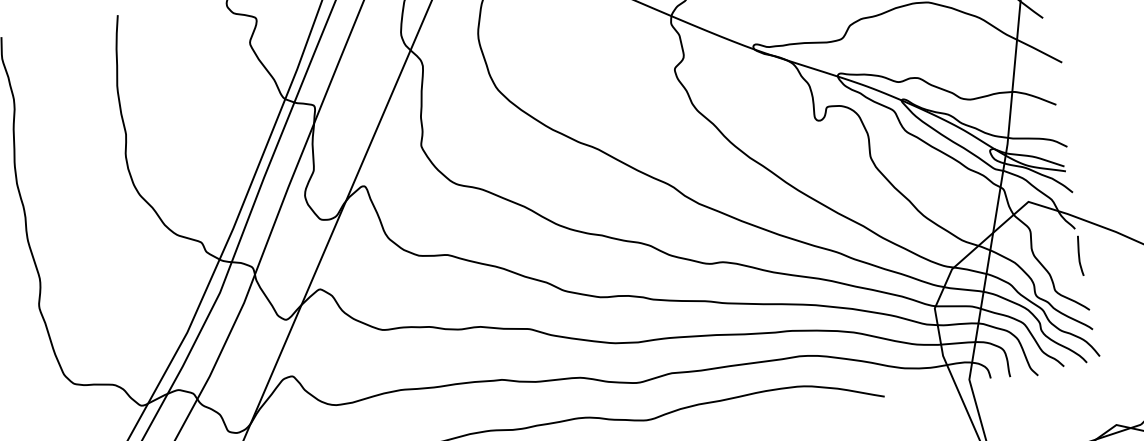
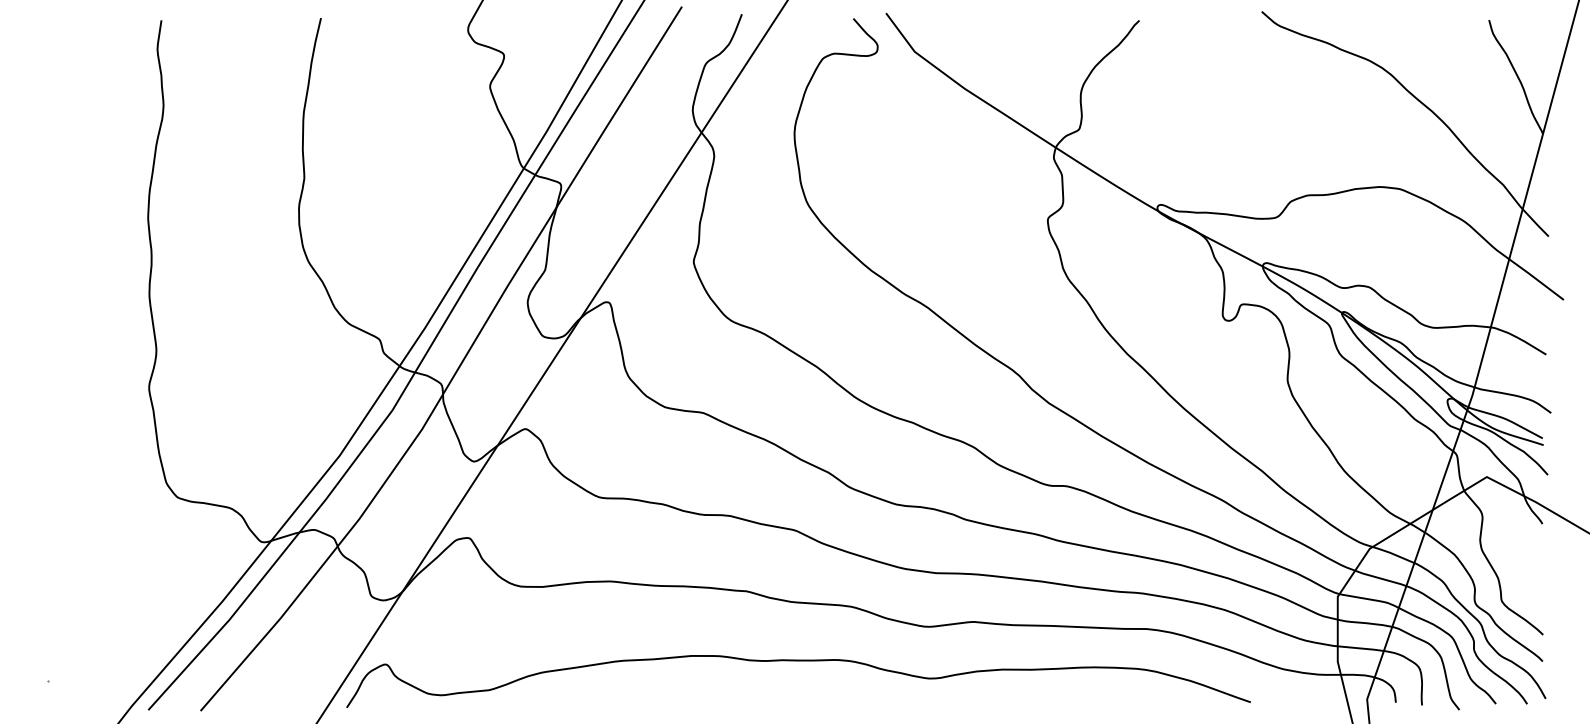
curve: (1079, 255) -> (1542, 560), removed

